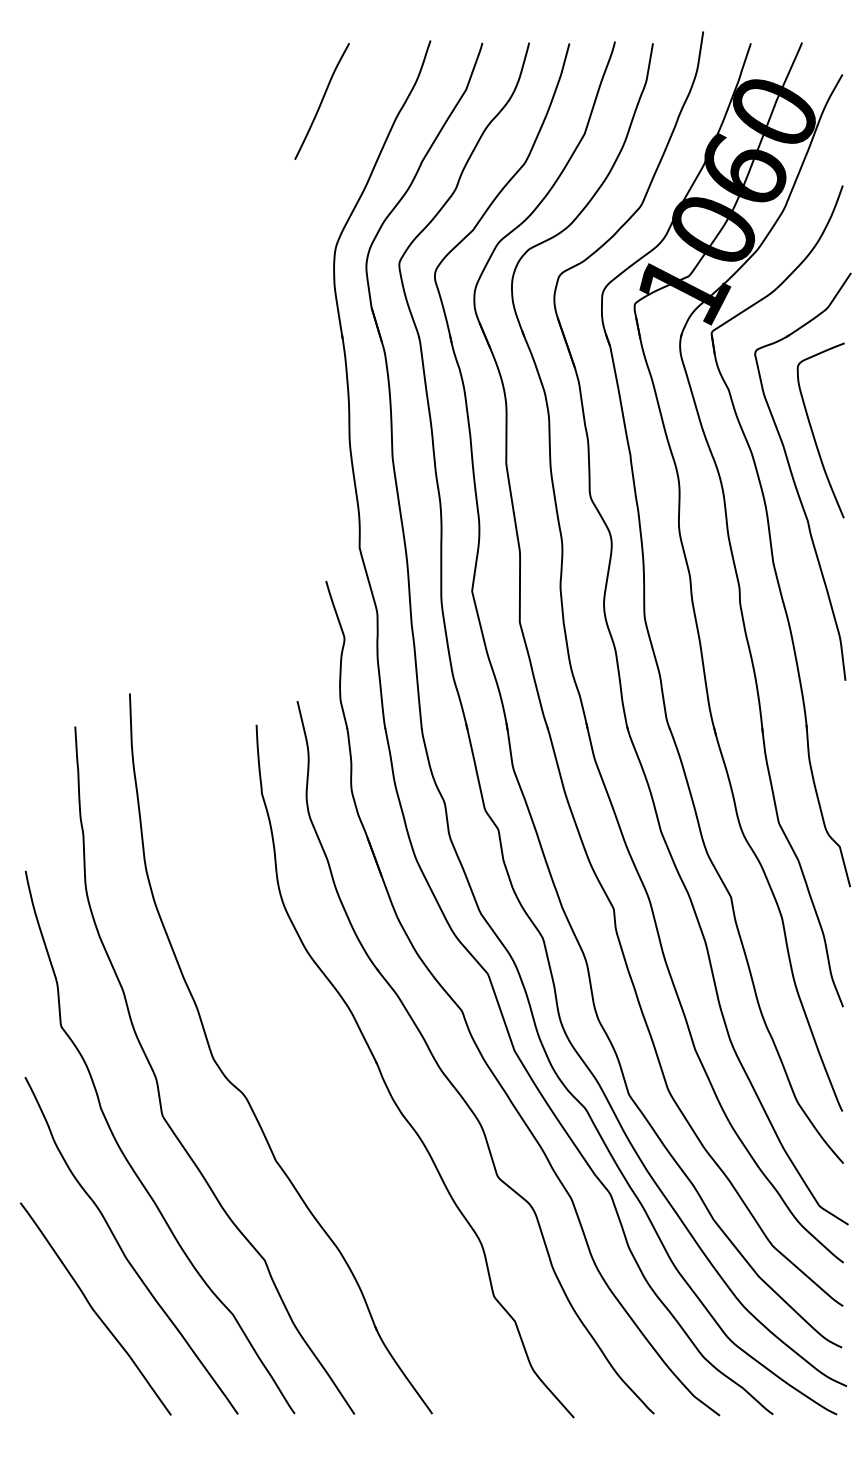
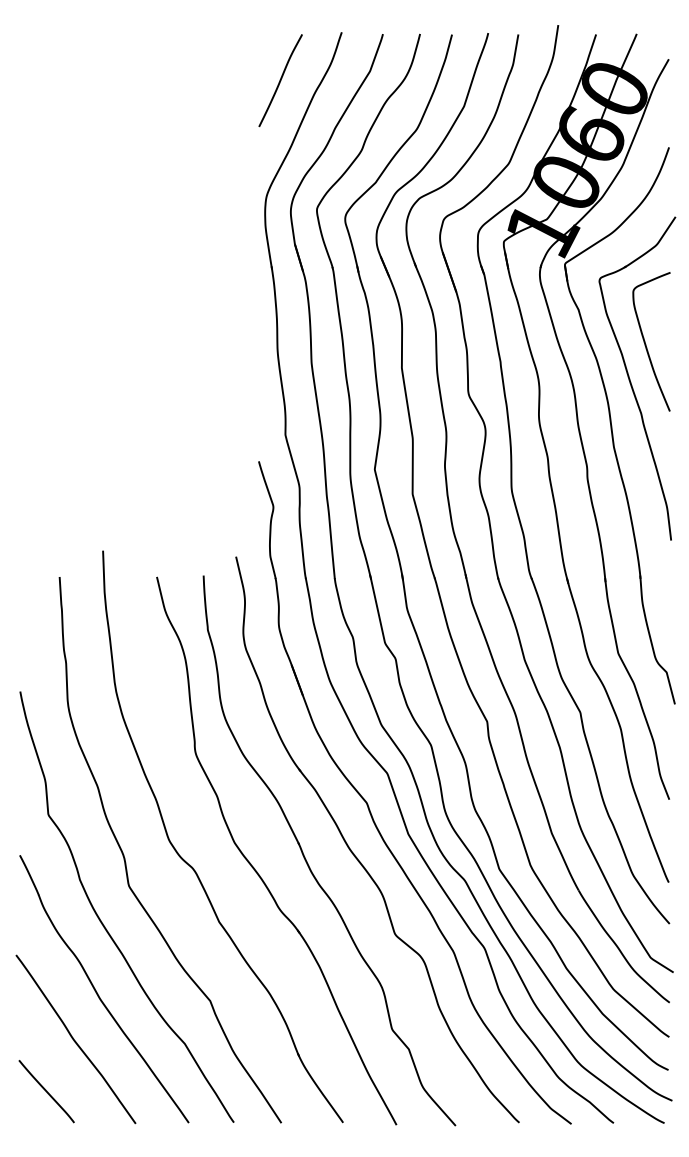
curve: (321, 101) -> (280, 80), moved
part: (320, 1092) -> (254, 867), added
line: (58, 1374) -> (46, 1091), added

